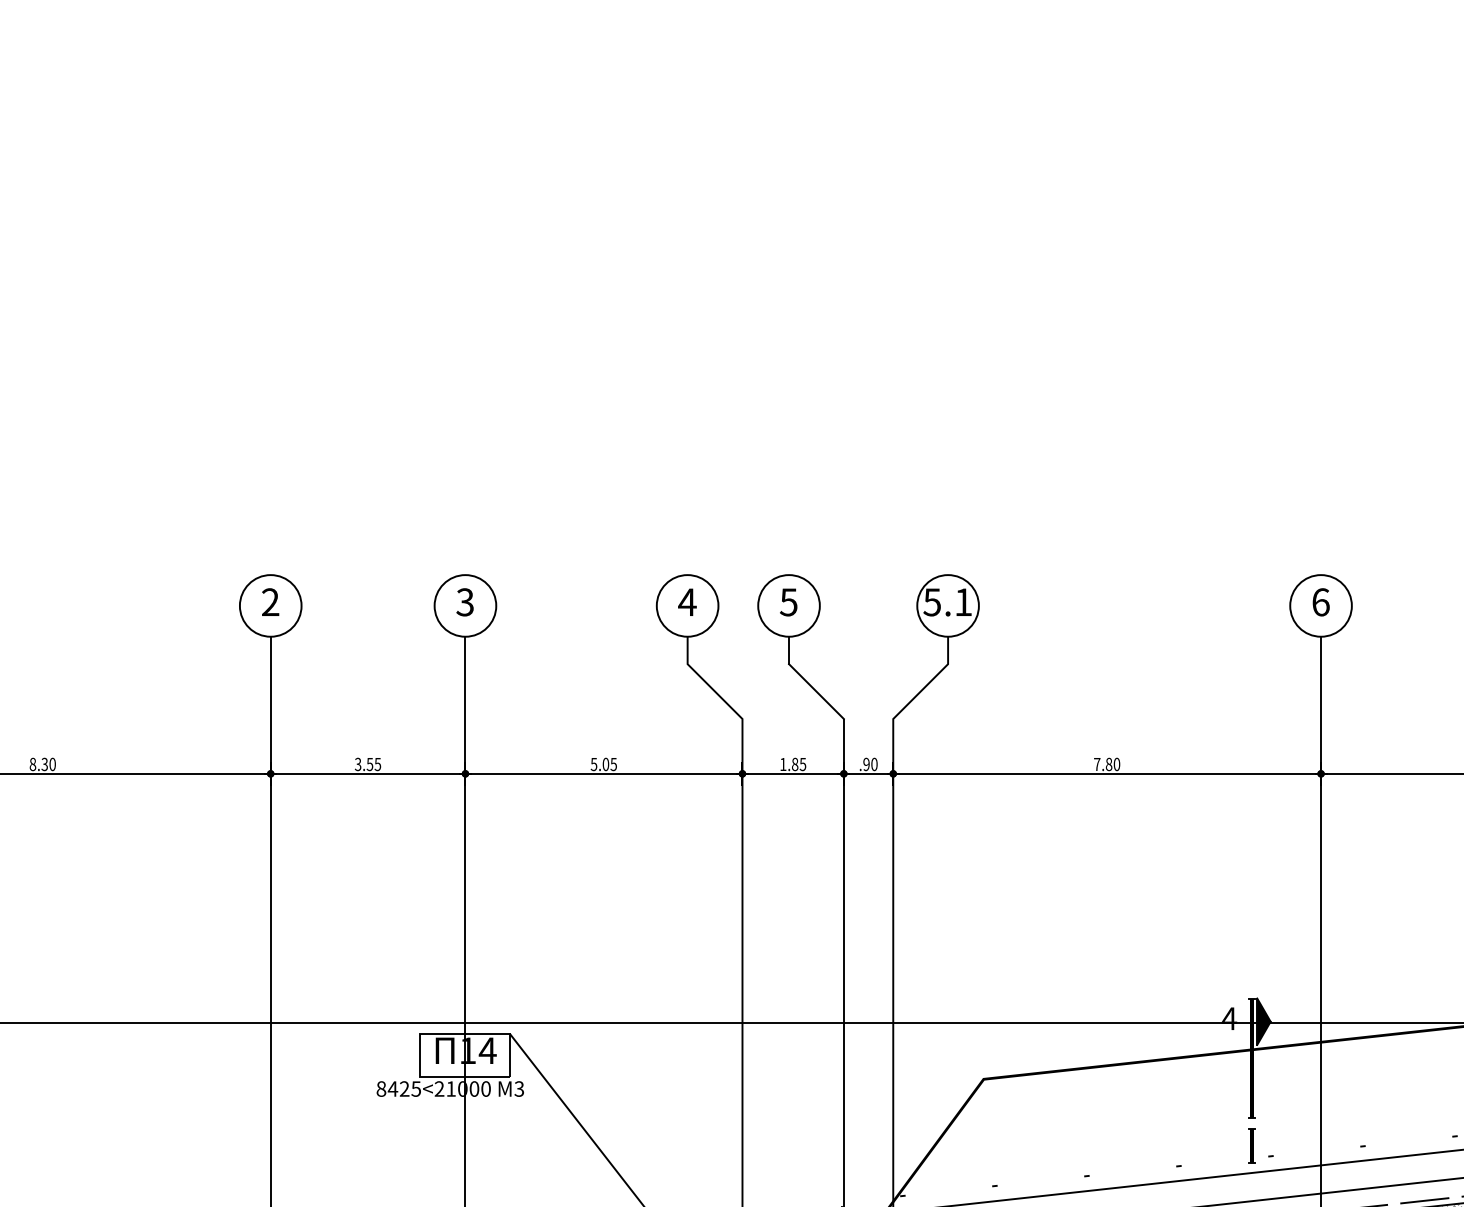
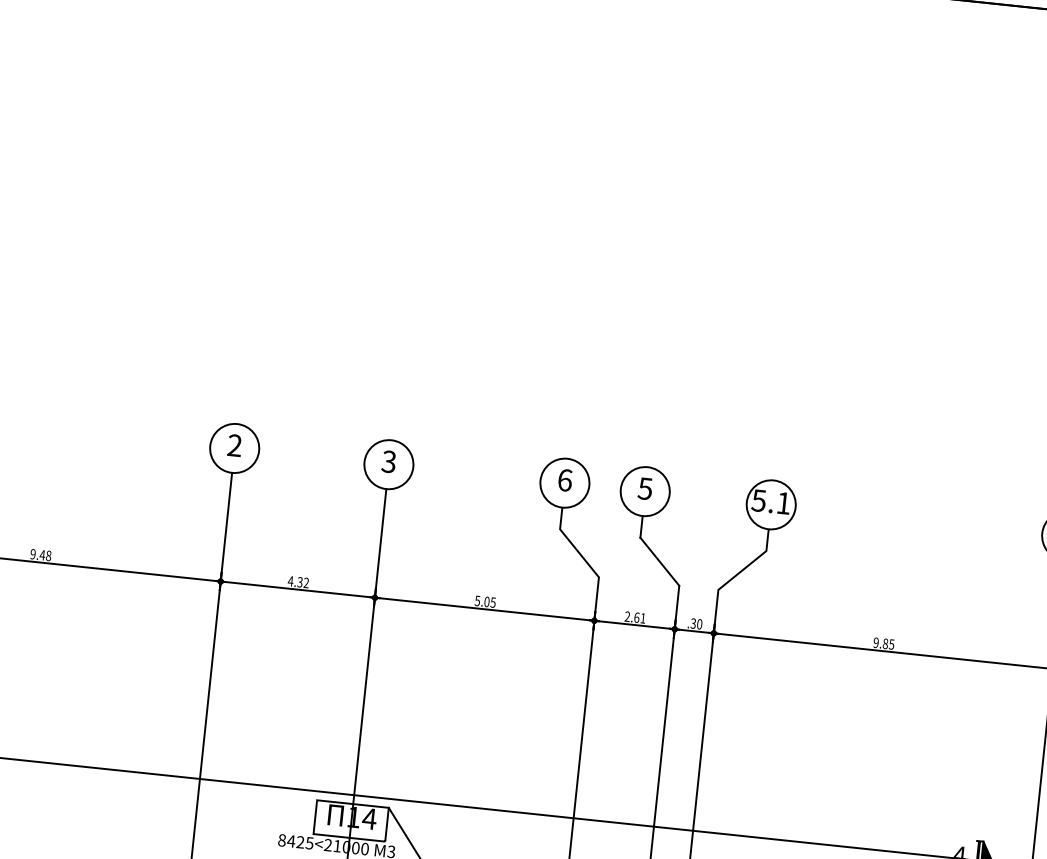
text: (687, 602) -> (565, 480), 4 -> 6
text: (42, 764) -> (40, 555), 8.30 -> 9.48
text: (367, 764) -> (298, 582), 3.55 -> 4.32
text: (793, 764) -> (635, 617), 1.85 -> 2.61
text: (866, 764) -> (693, 623), .90 -> .30
text: (1107, 764) -> (884, 643), 7.80 -> 9.85

